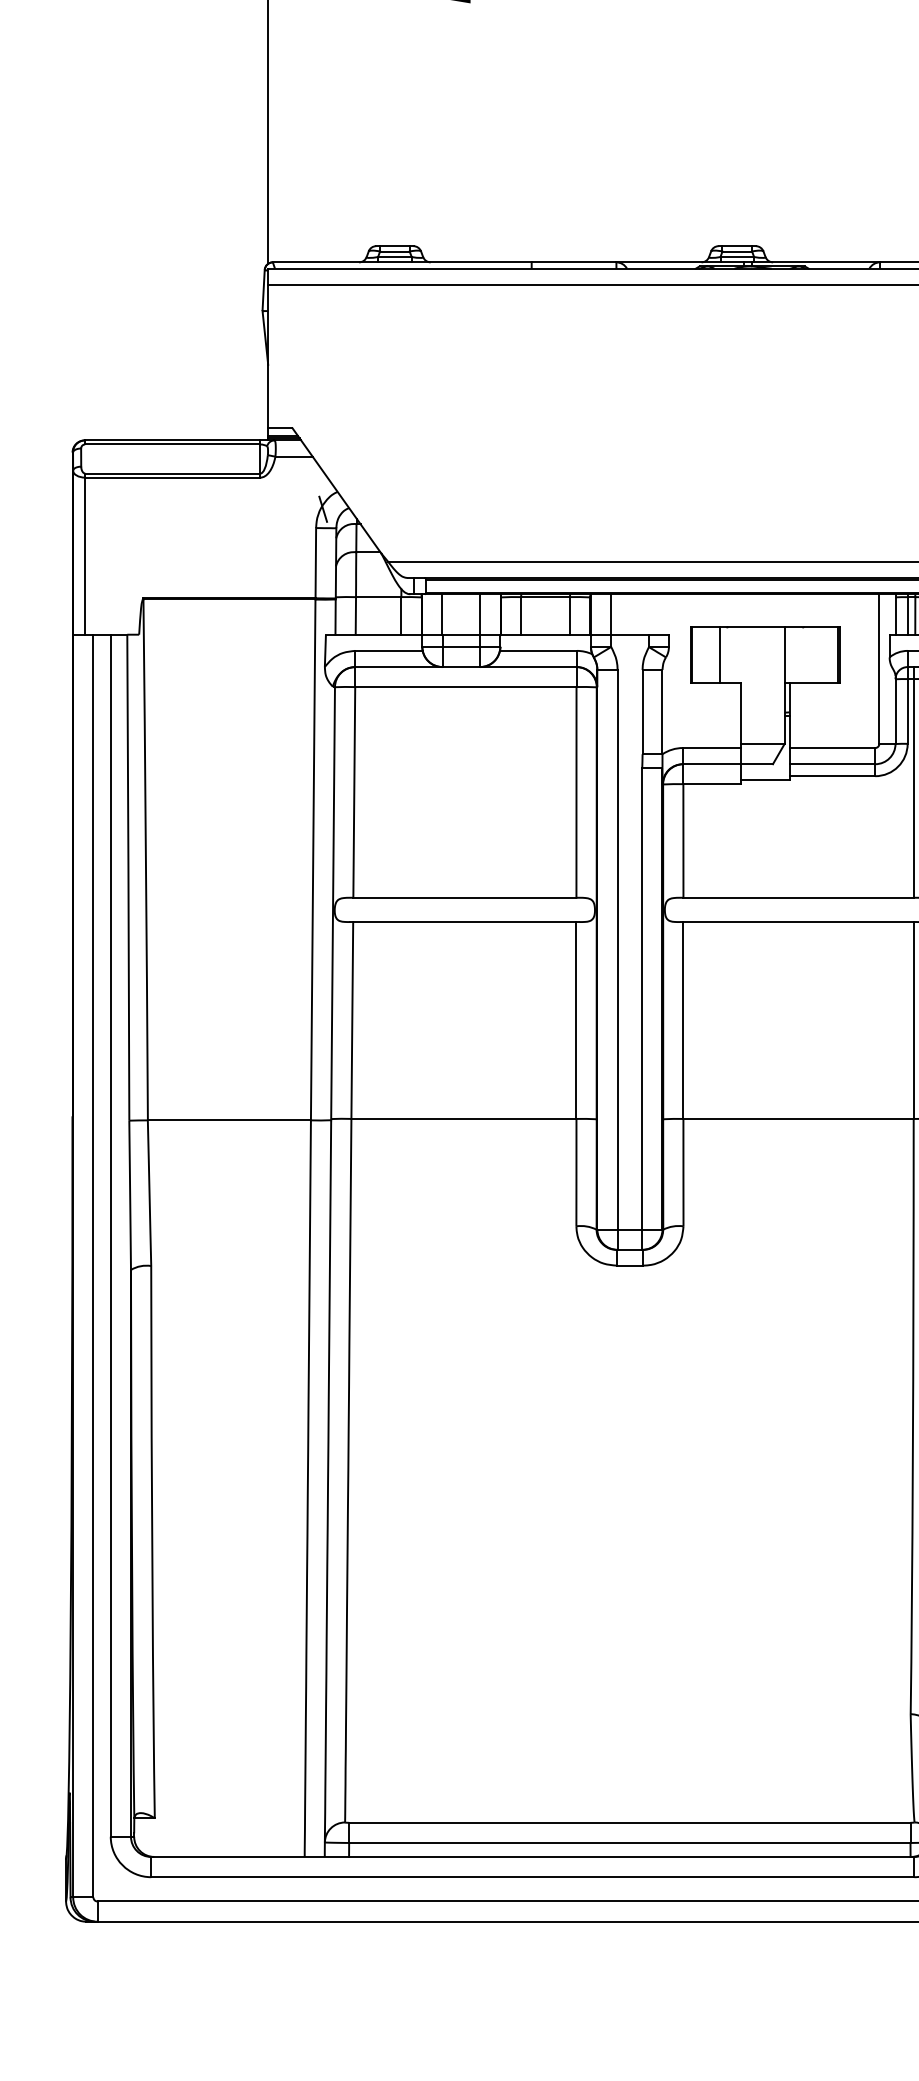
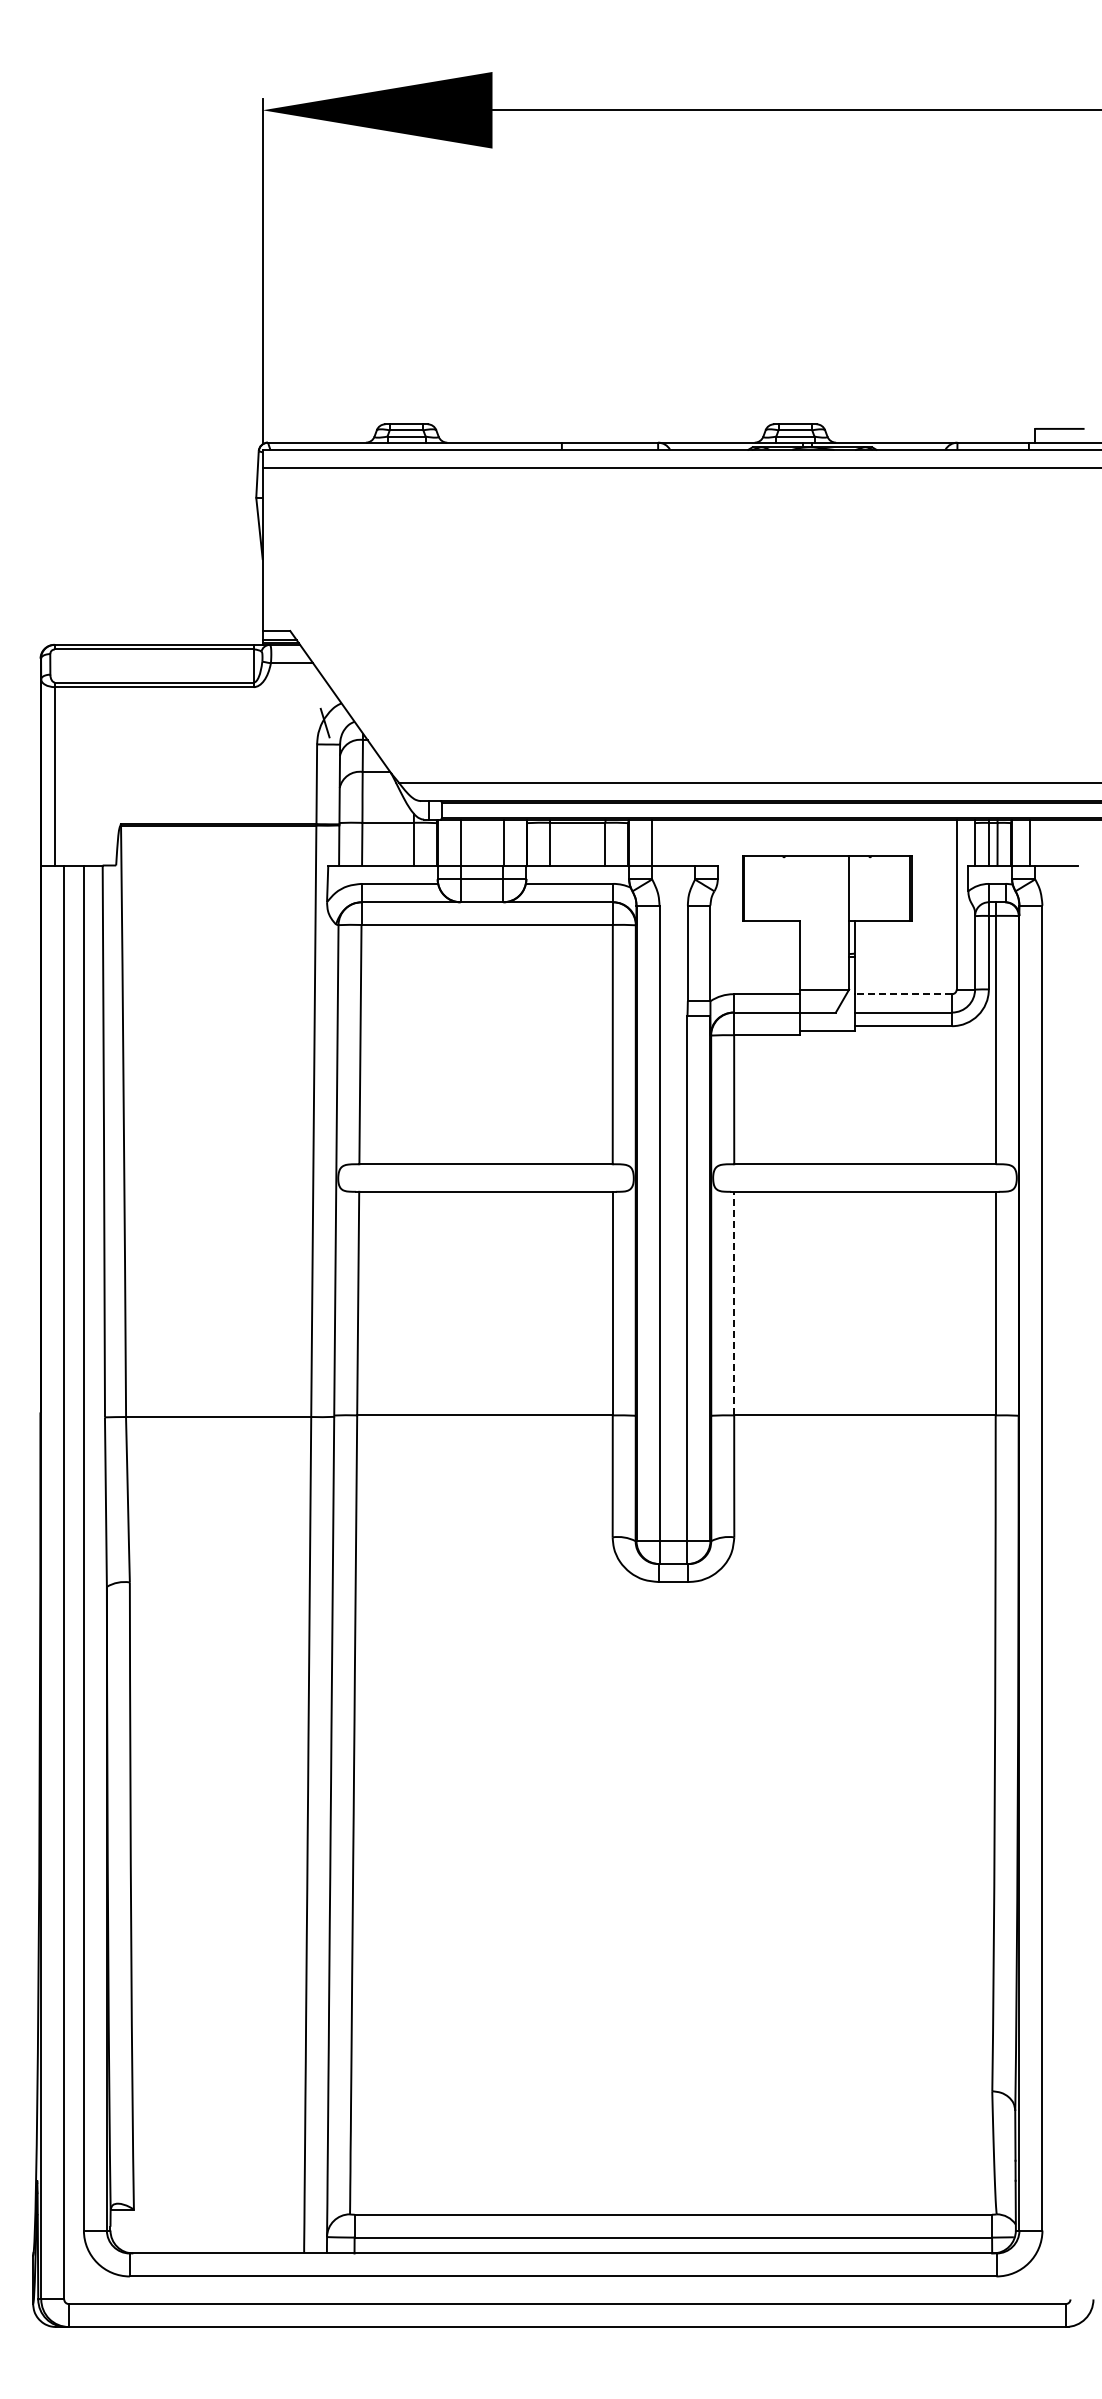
line: (719, 654) -> (775, 888), removed
line: (832, 748) -> (903, 994), solid -> dashed
line: (683, 1020) -> (734, 1303), solid -> dashed

